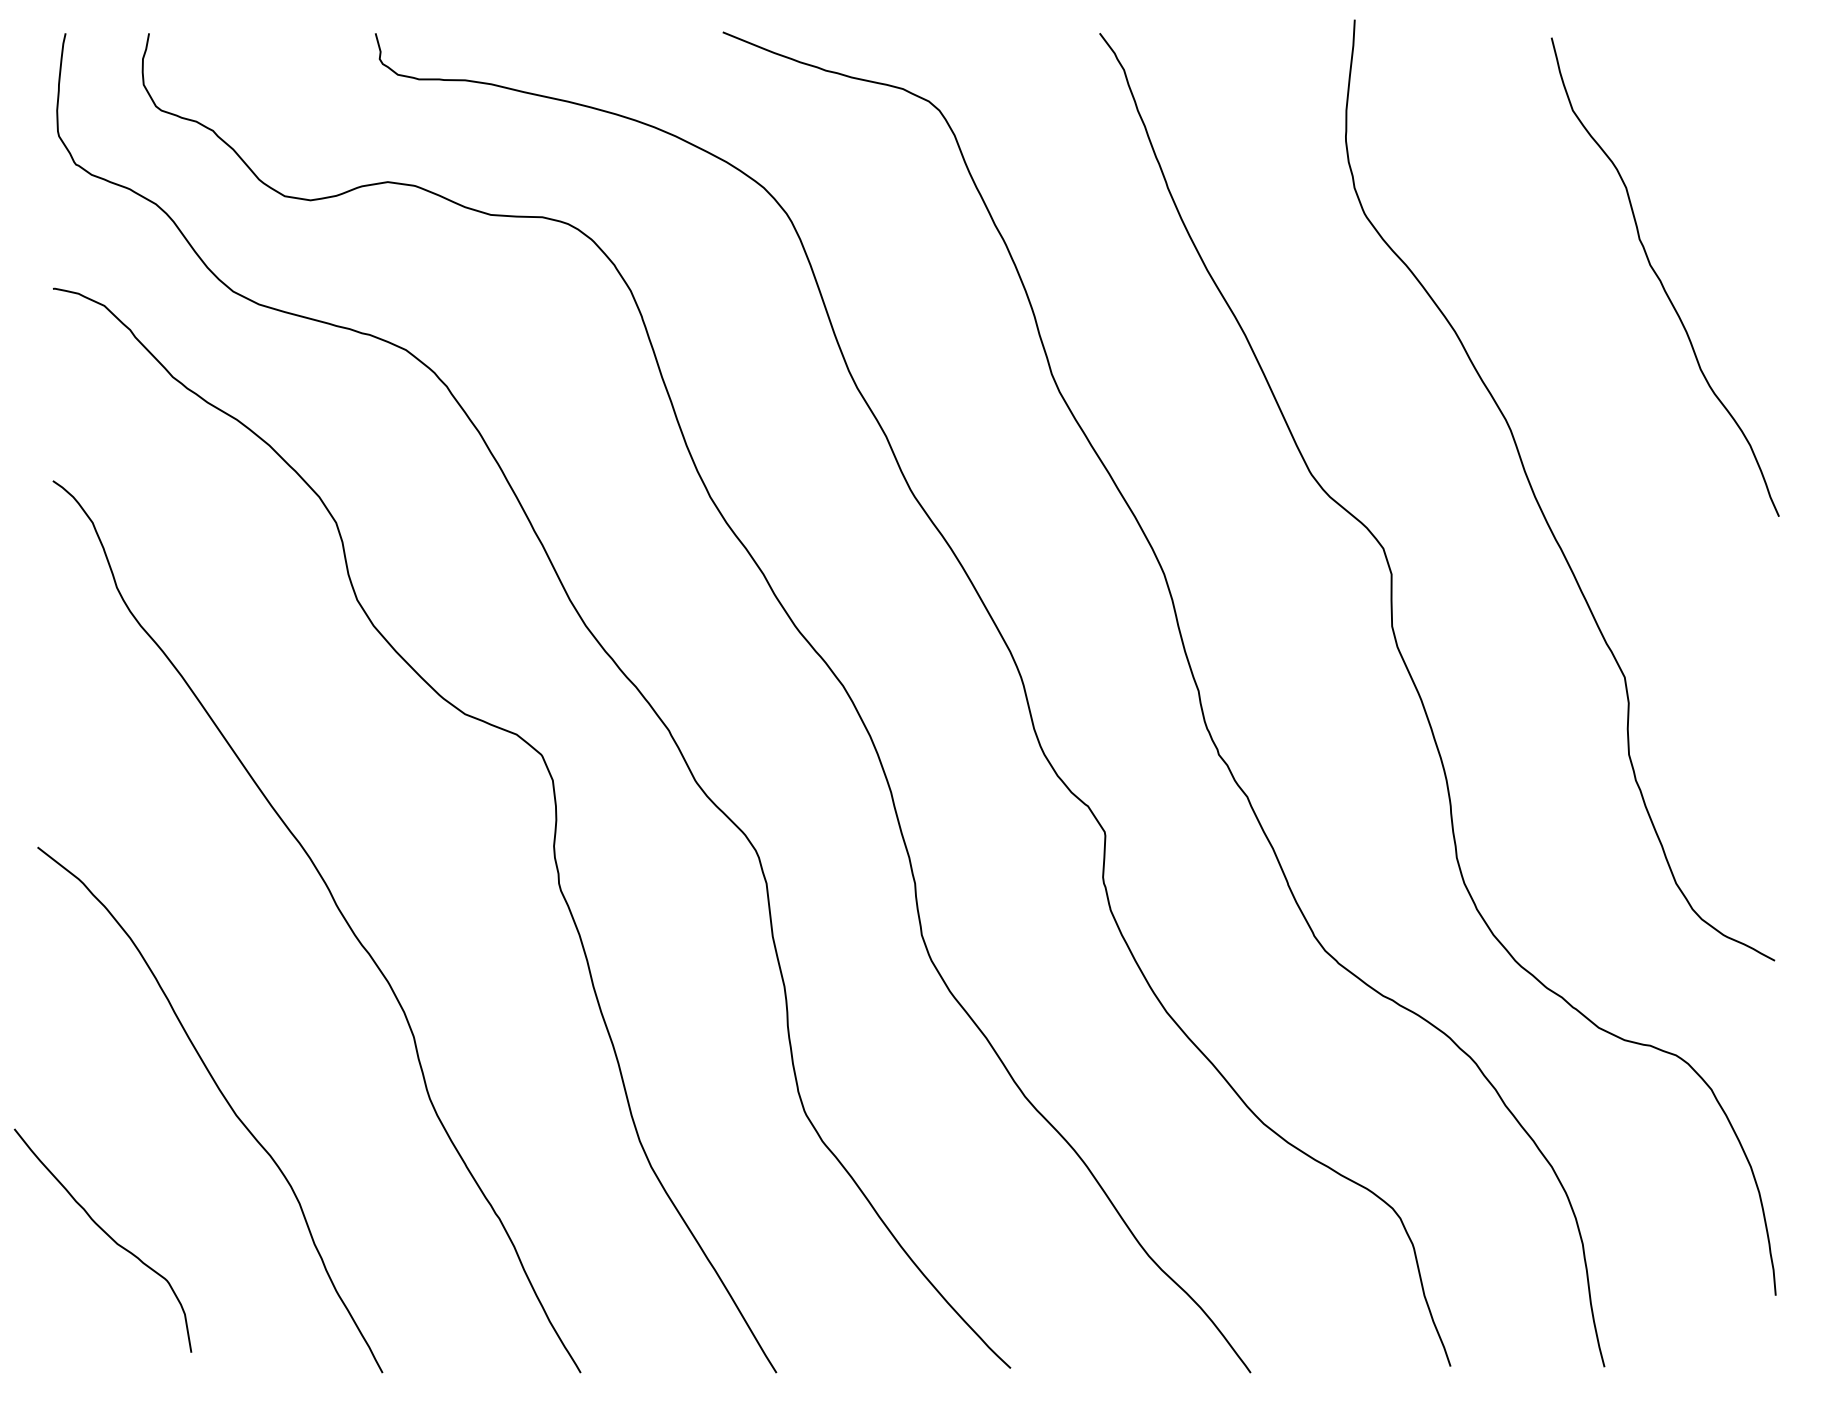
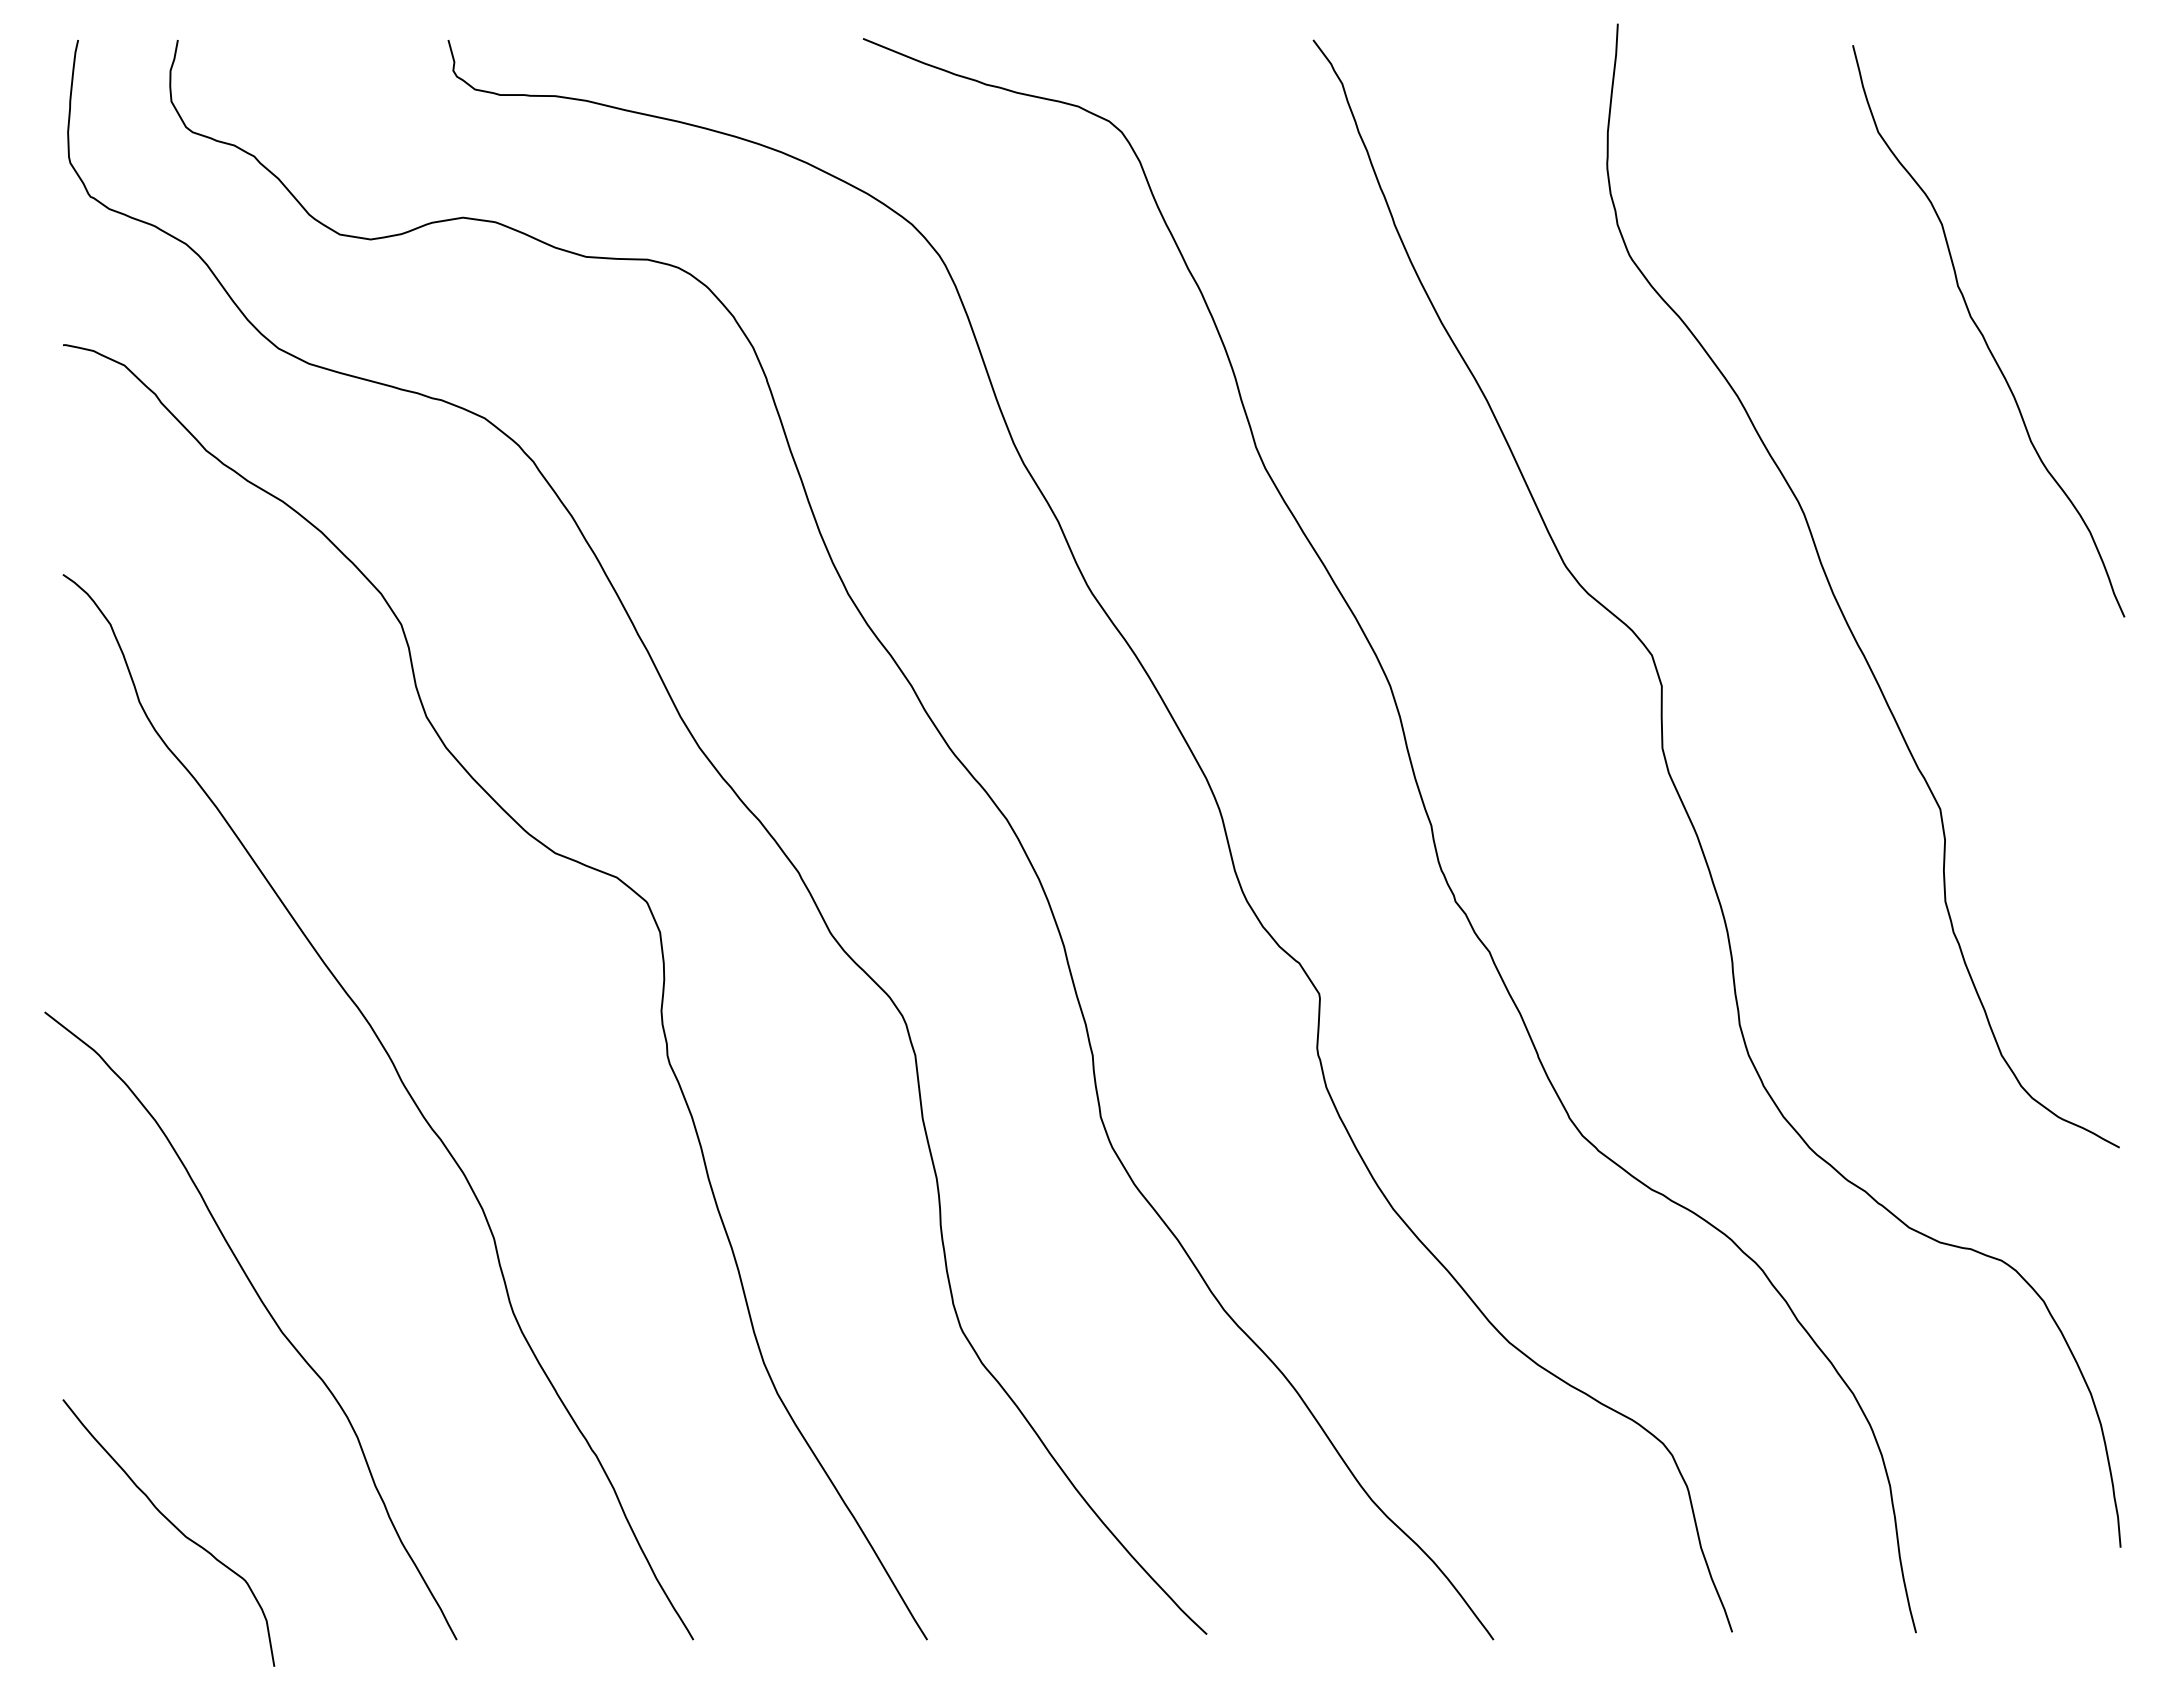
curve: (106, 1235) -> (173, 1526), moved

